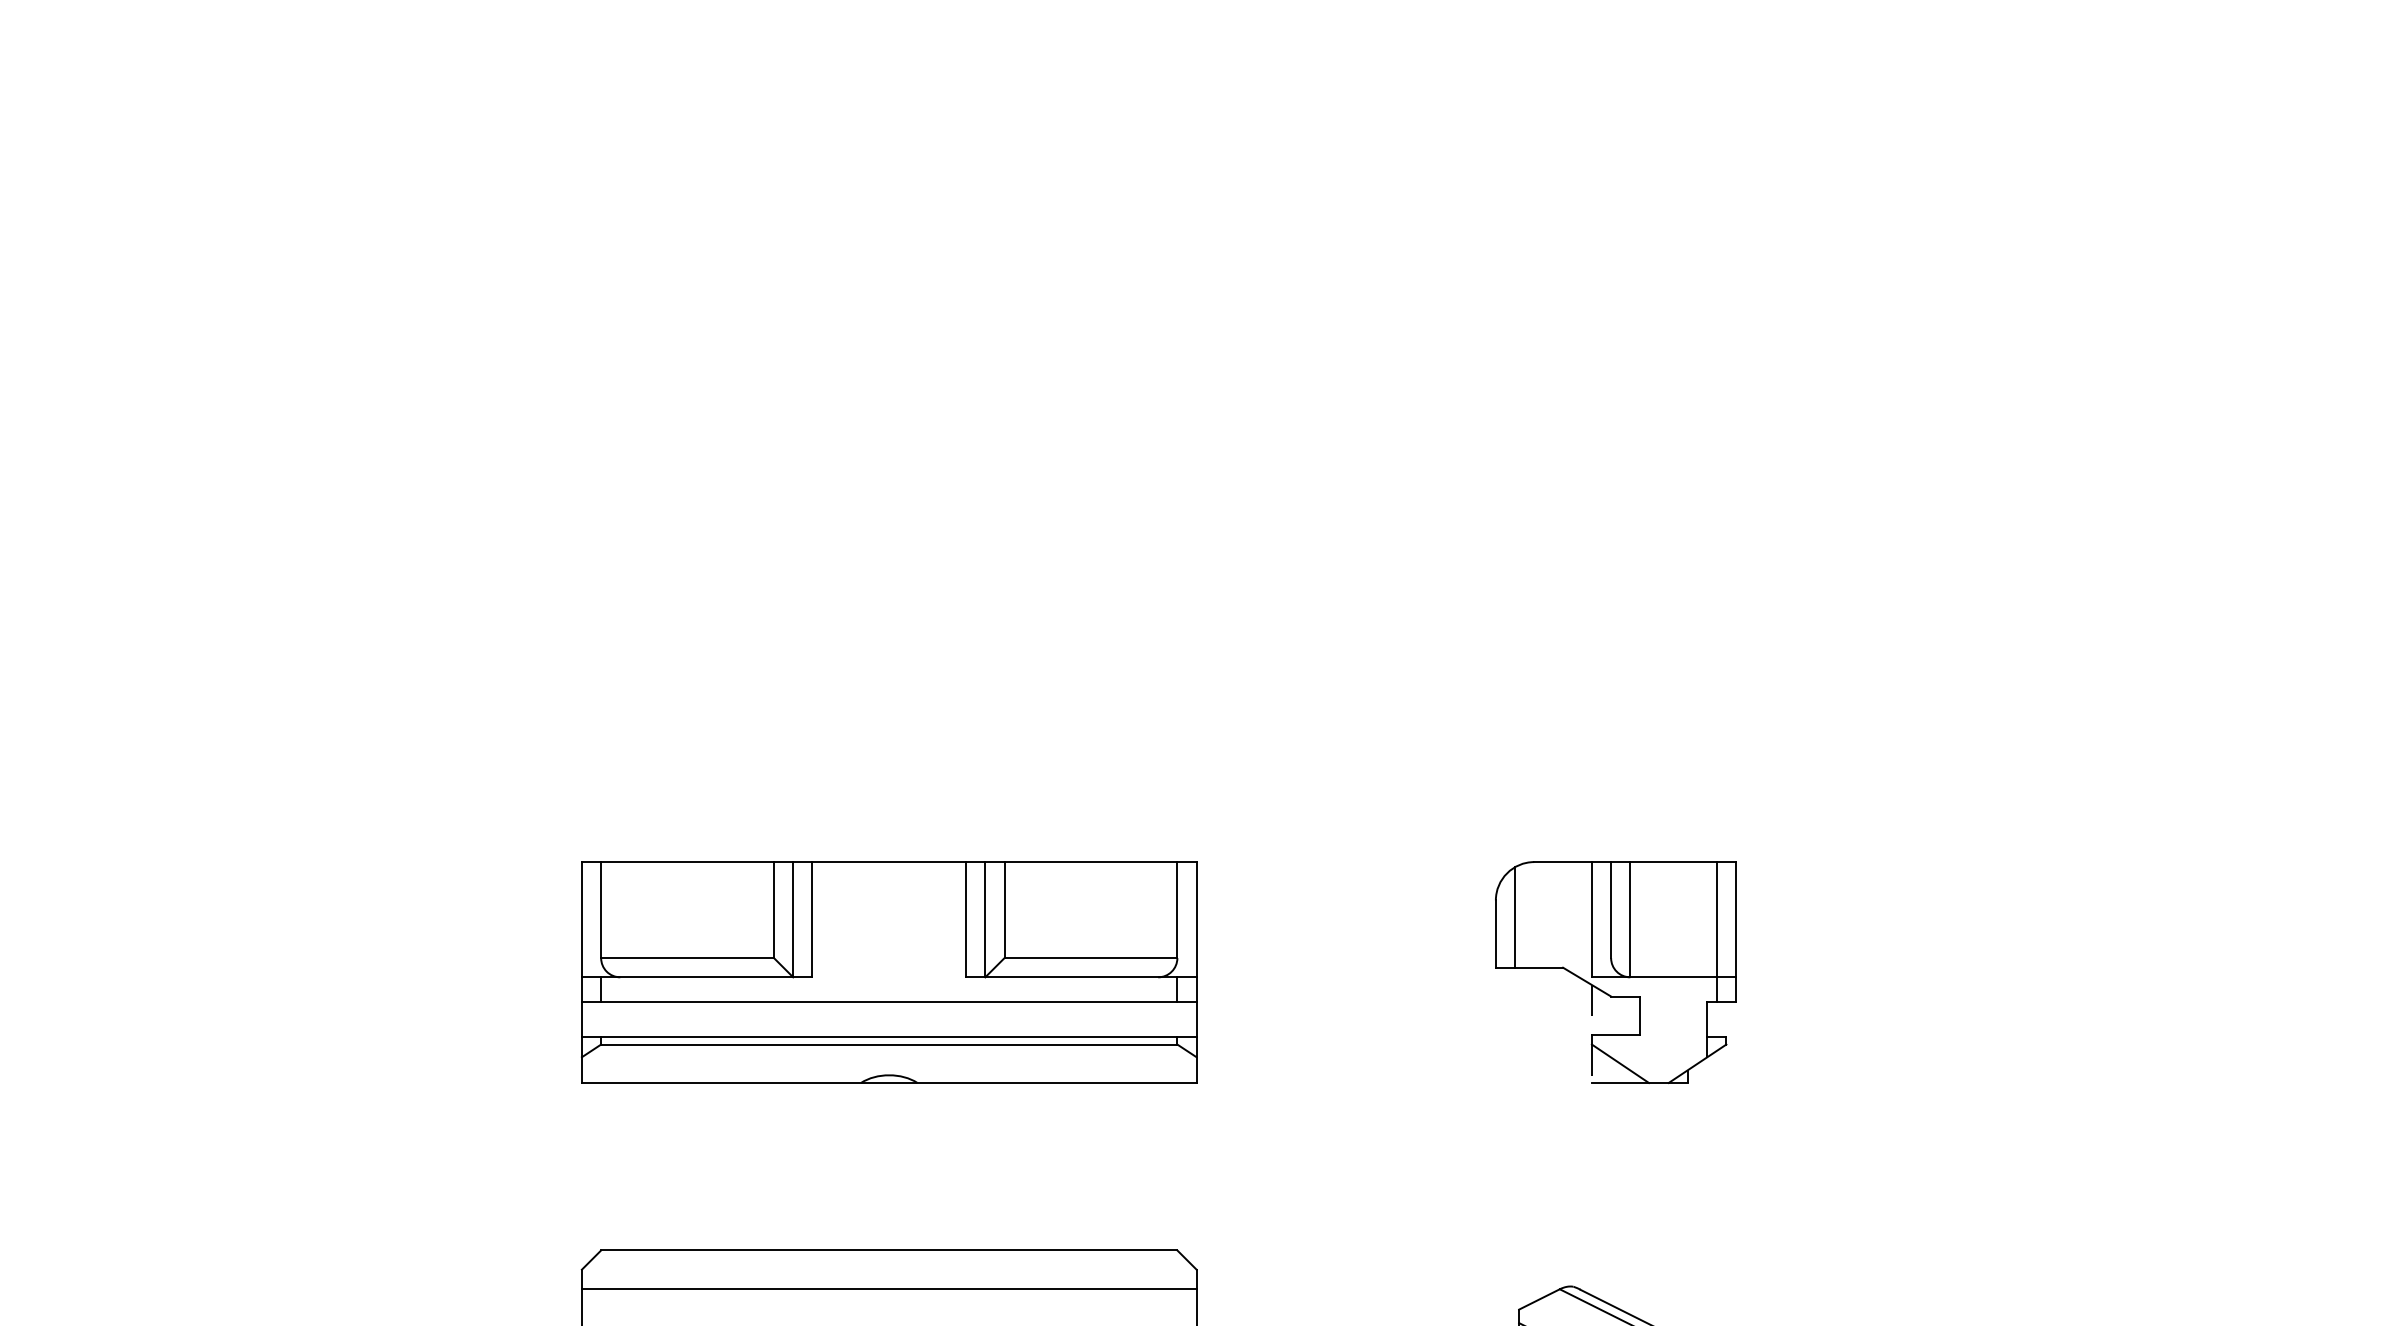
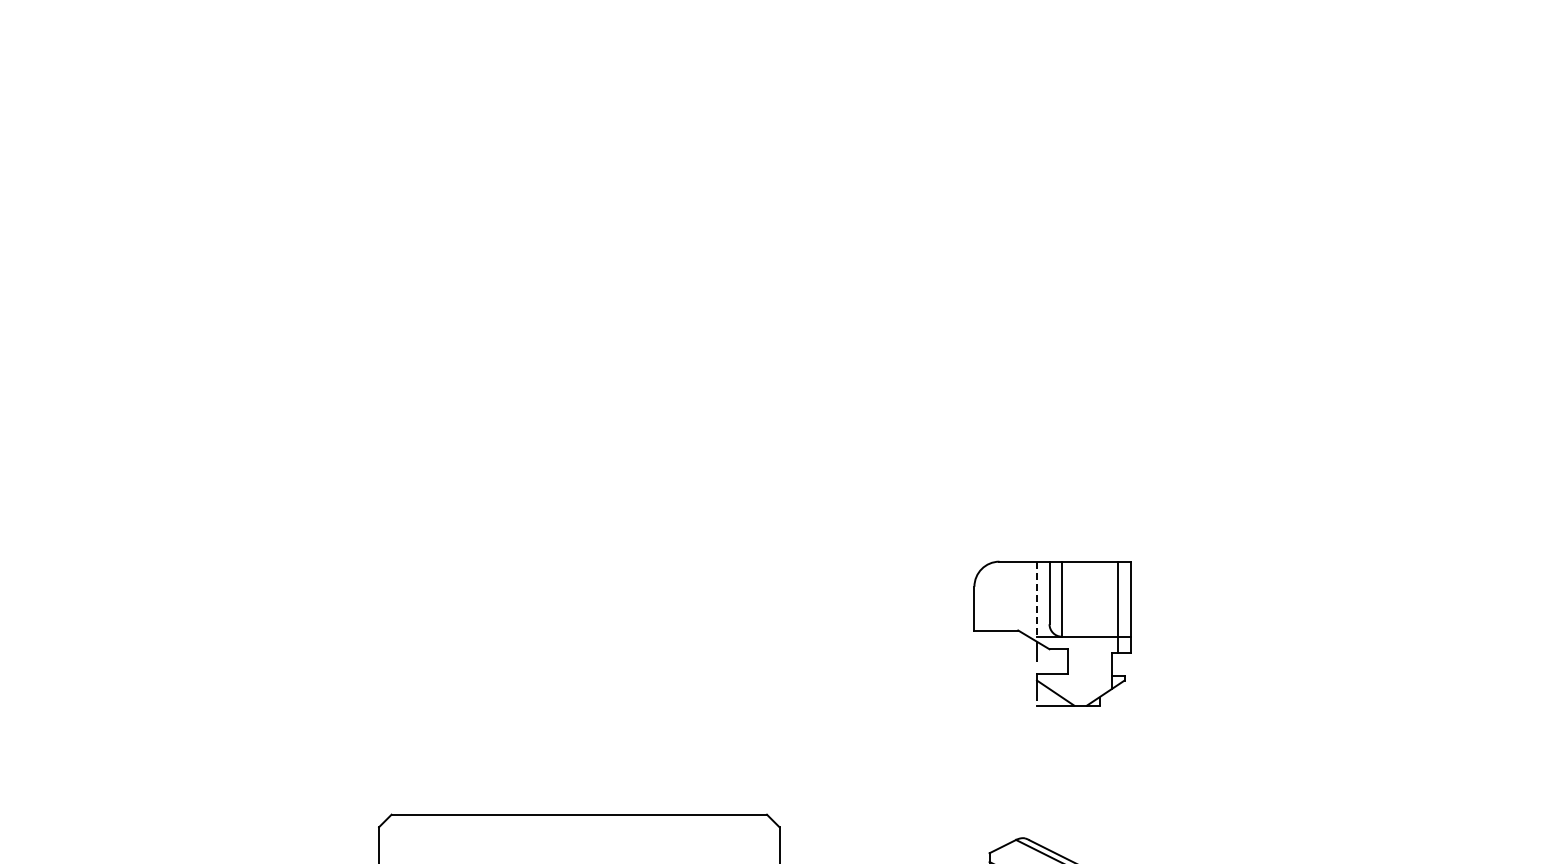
line: (1514, 917) -> (986, 597), removed
line: (1592, 920) -> (1037, 599), solid -> dashed
part: (889, 972) -> (579, 633), removed
line: (889, 1288) -> (579, 839), removed

